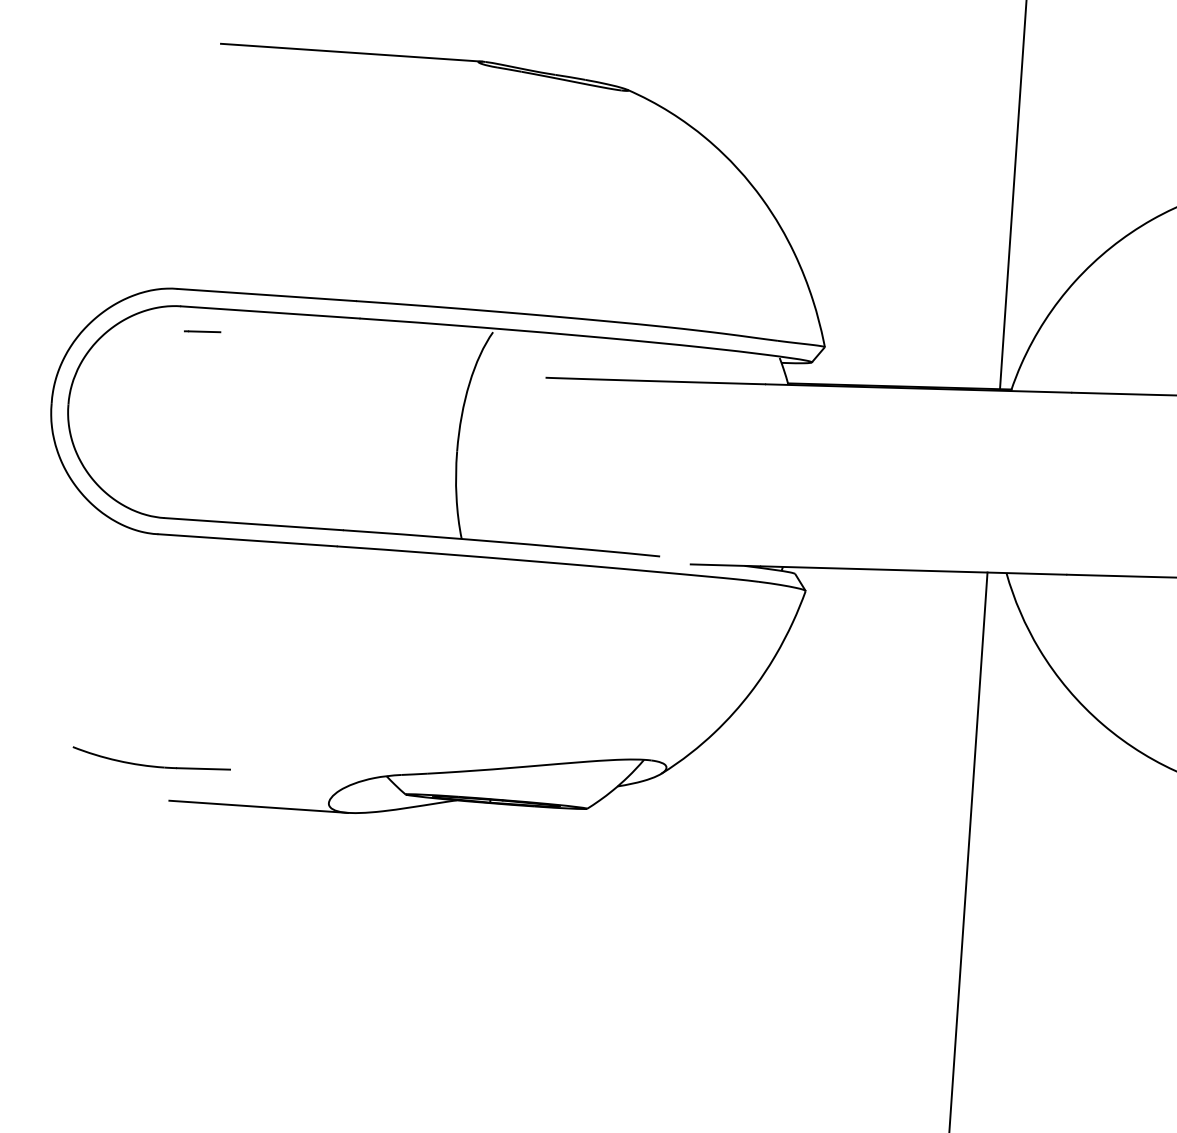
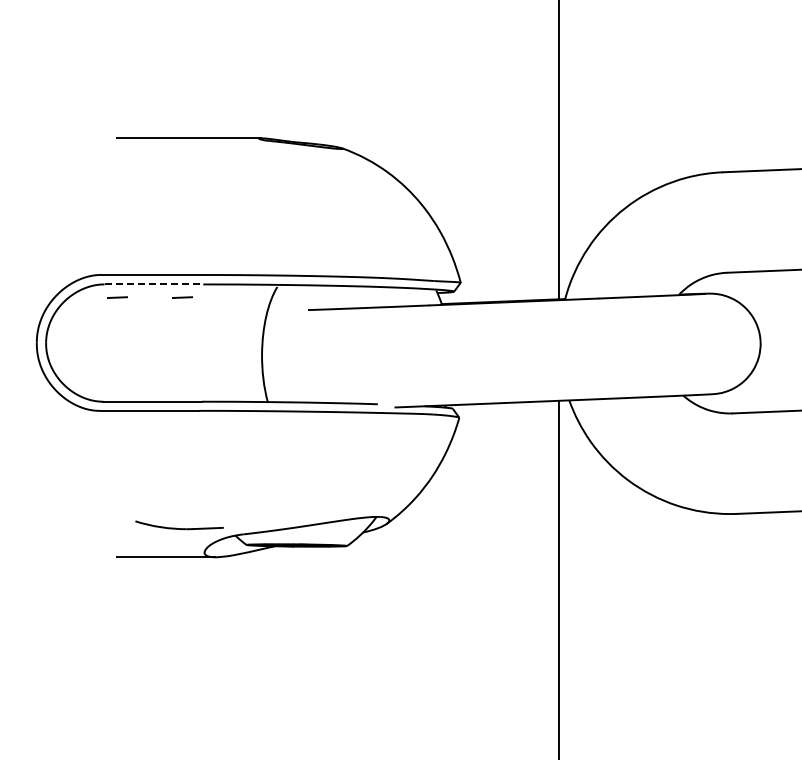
line: (271, 312) -> (154, 284), solid -> dashed
line: (320, 339) -> (182, 297), added
part: (151, 760) -> (179, 525), moved

